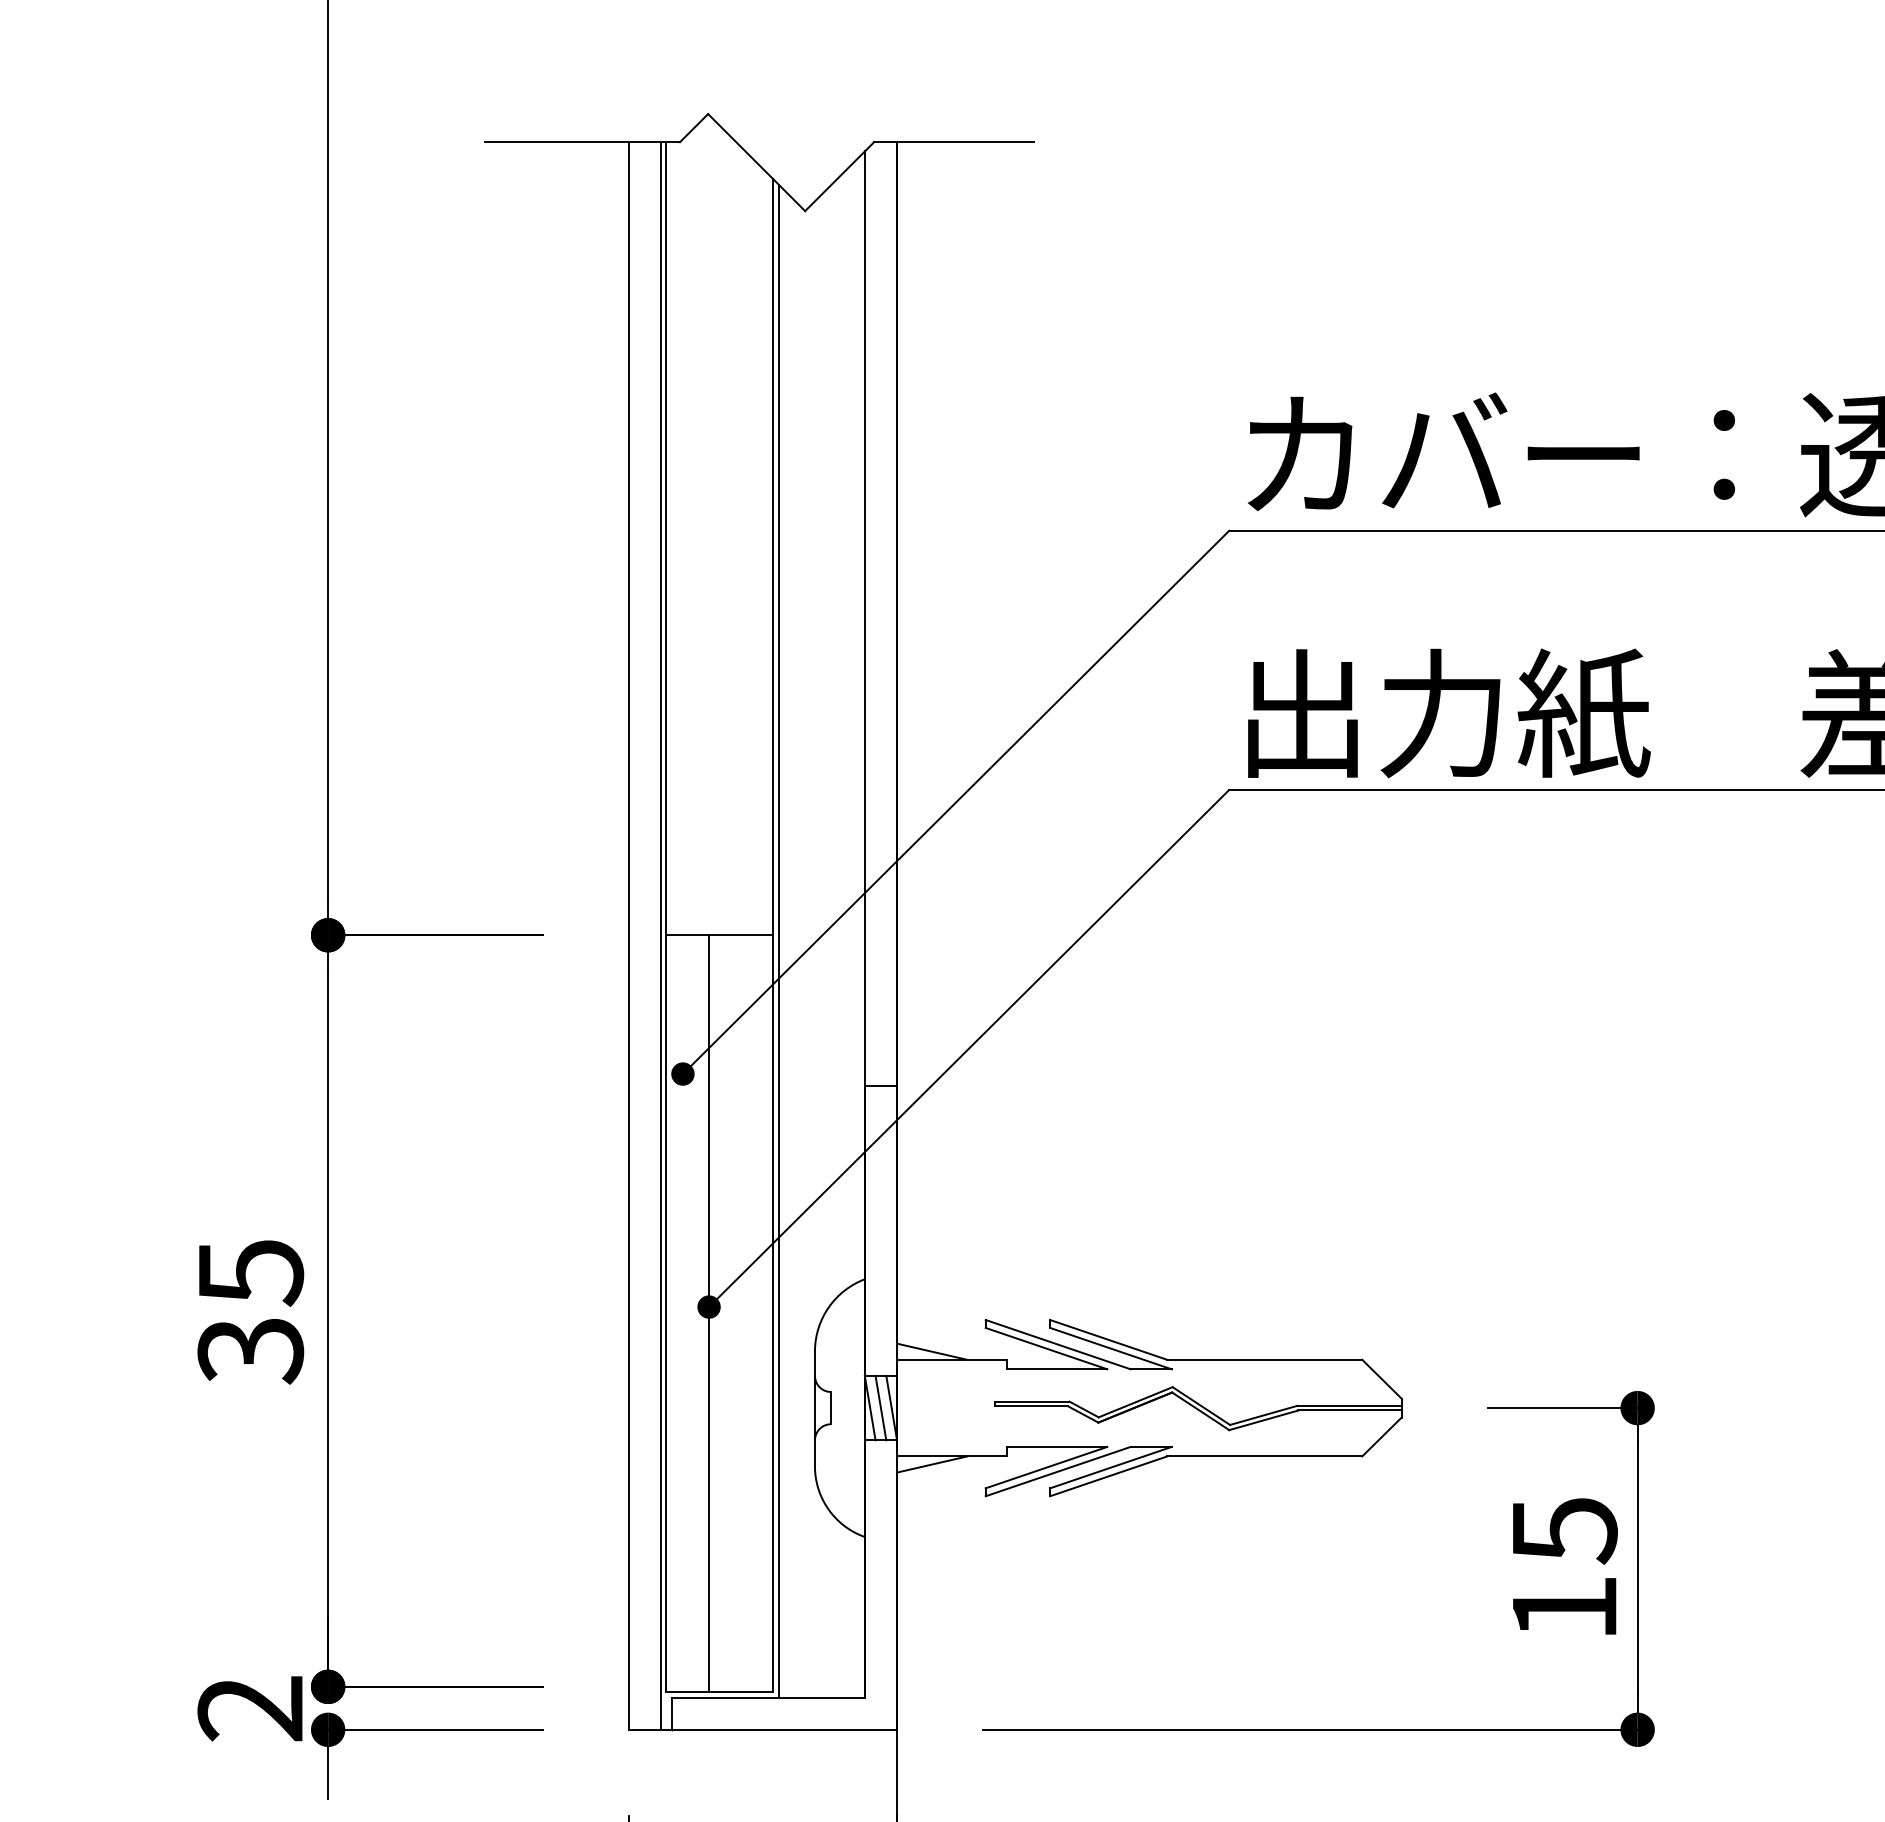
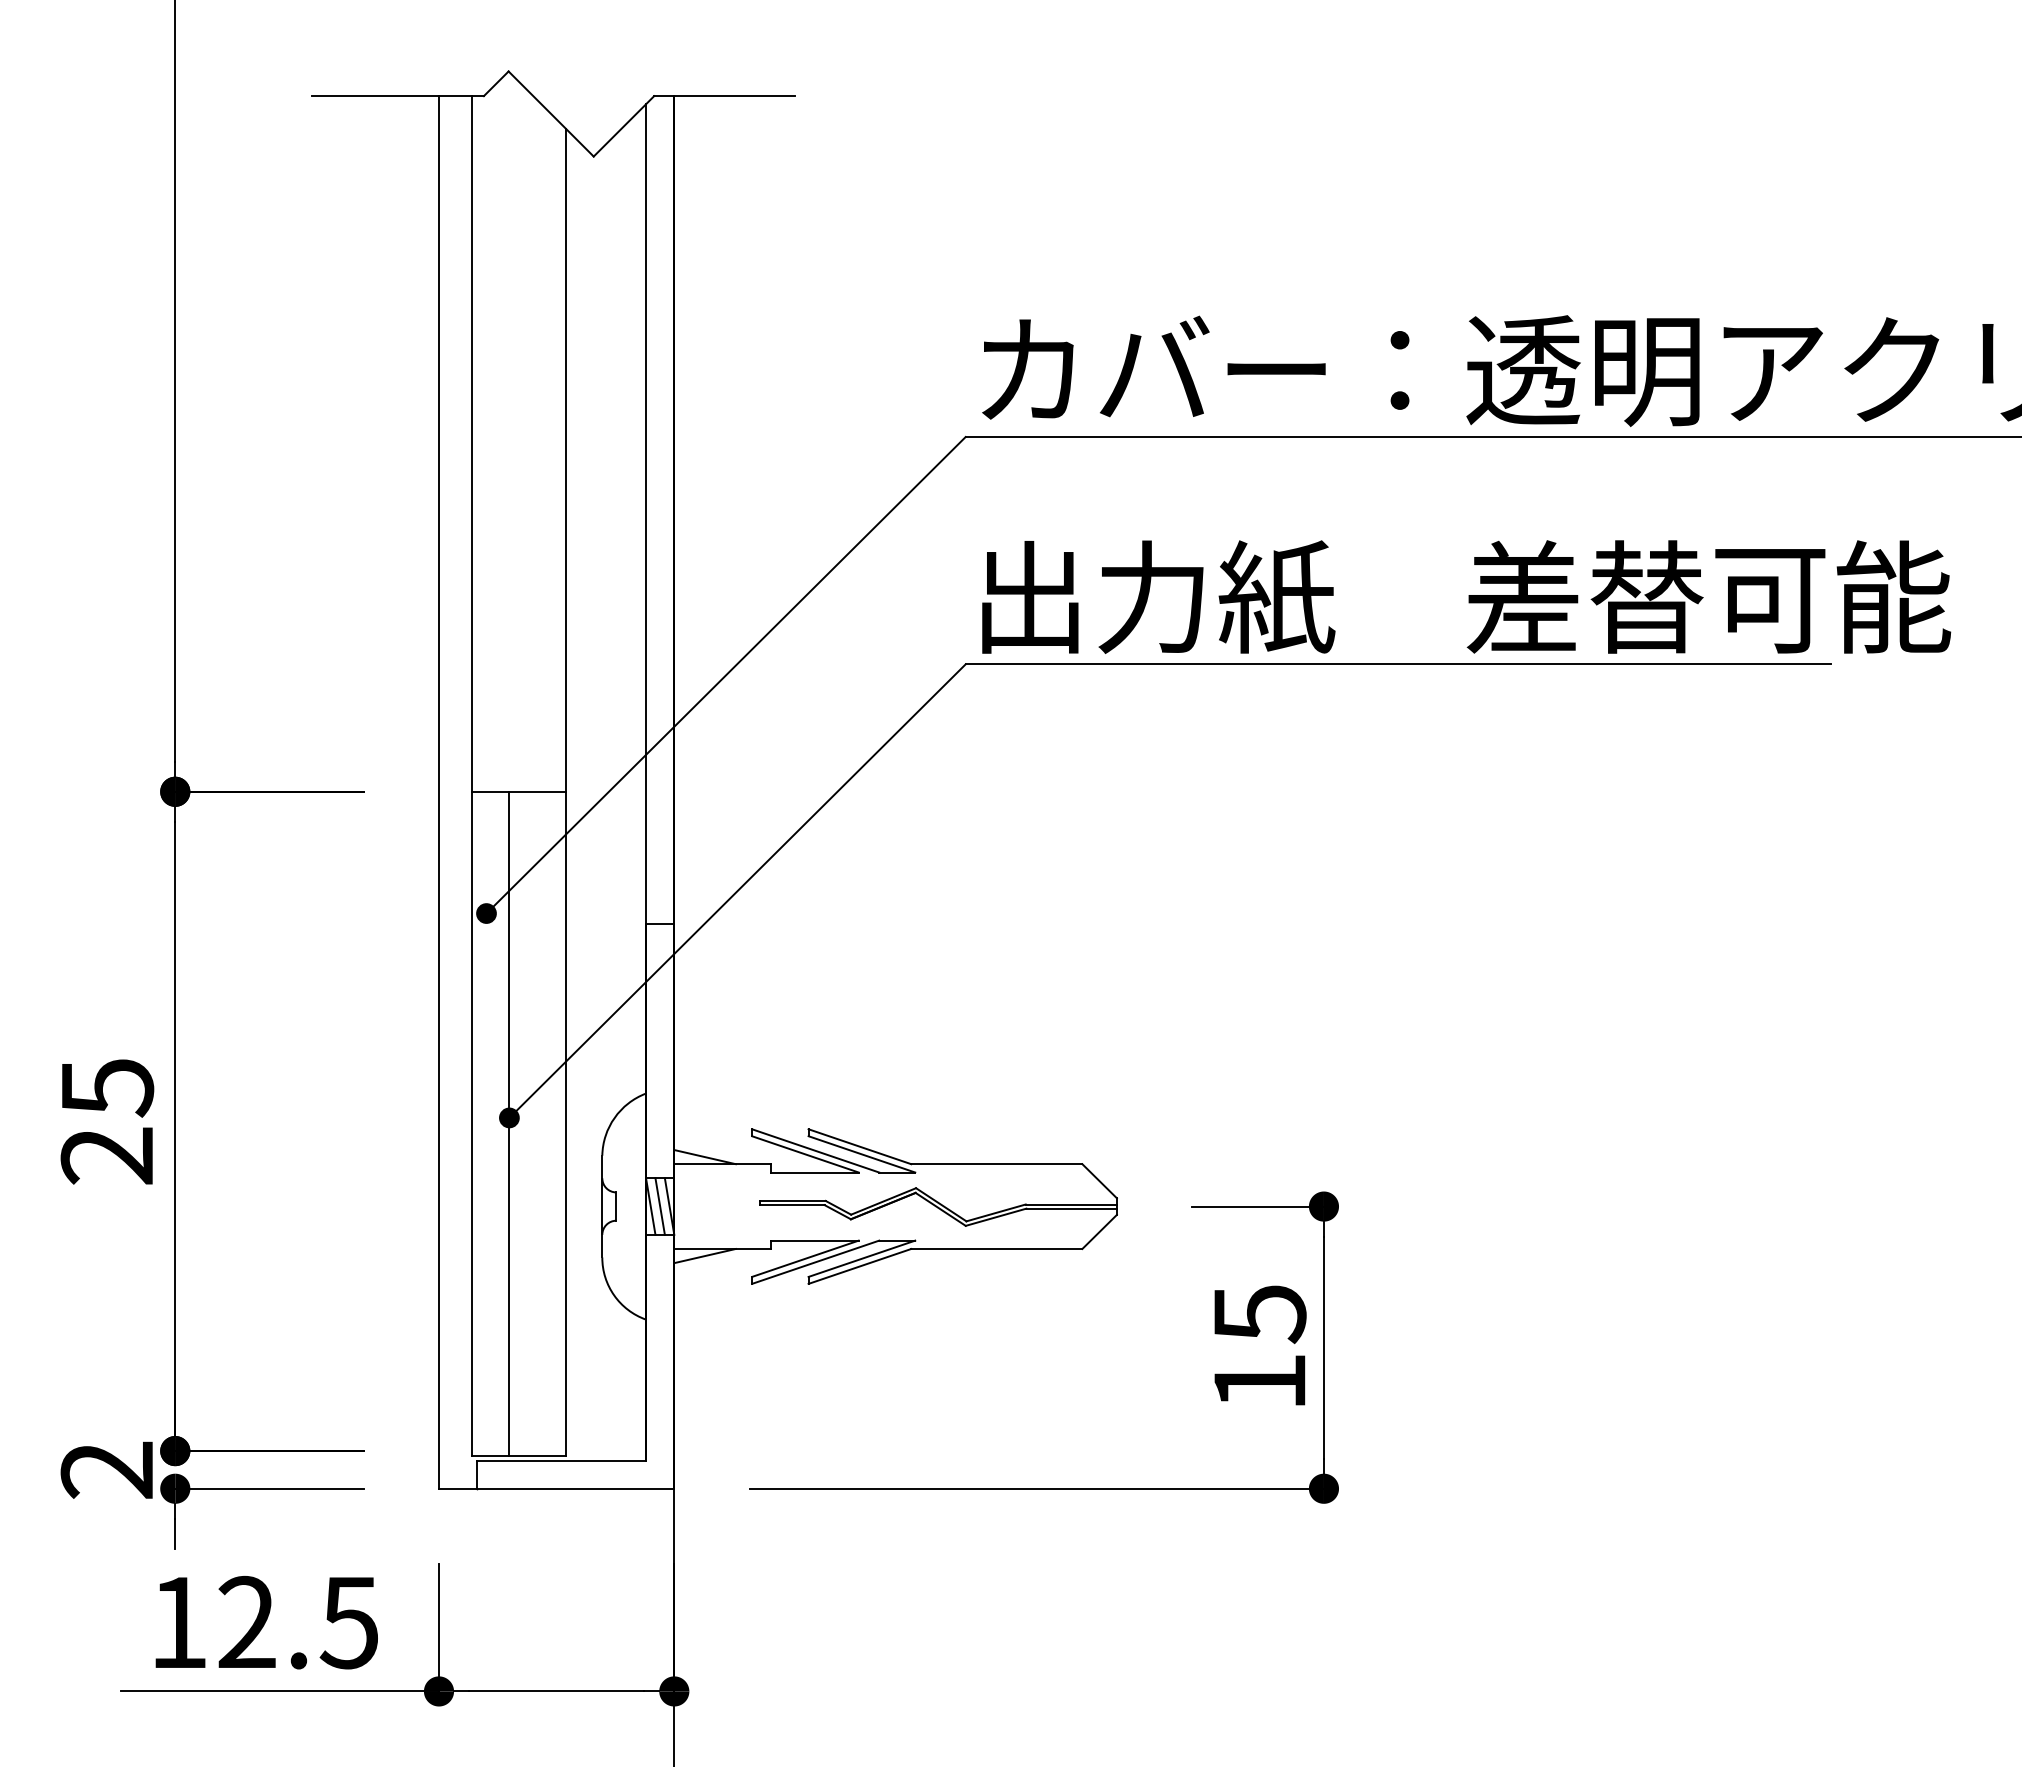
line: (661, 936) -> (467, 792), removed
line: (778, 940) -> (570, 796), removed
text: (250, 1351) -> (107, 1156), 35 -> 25

